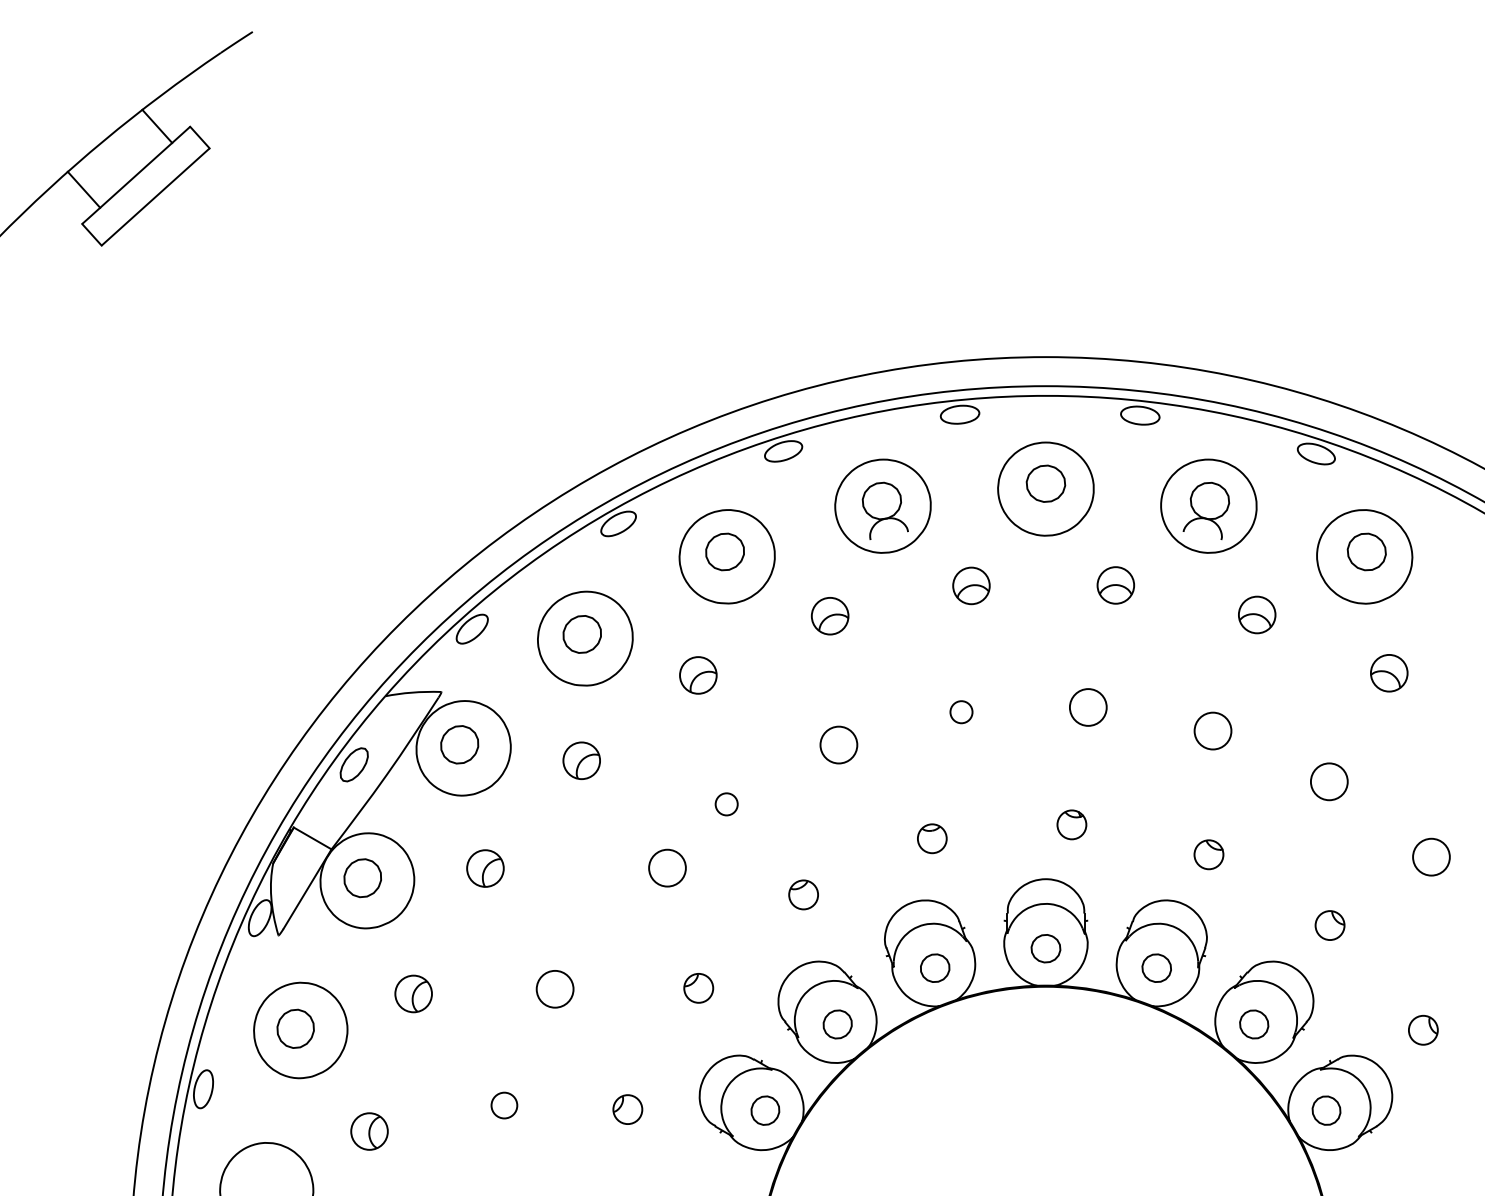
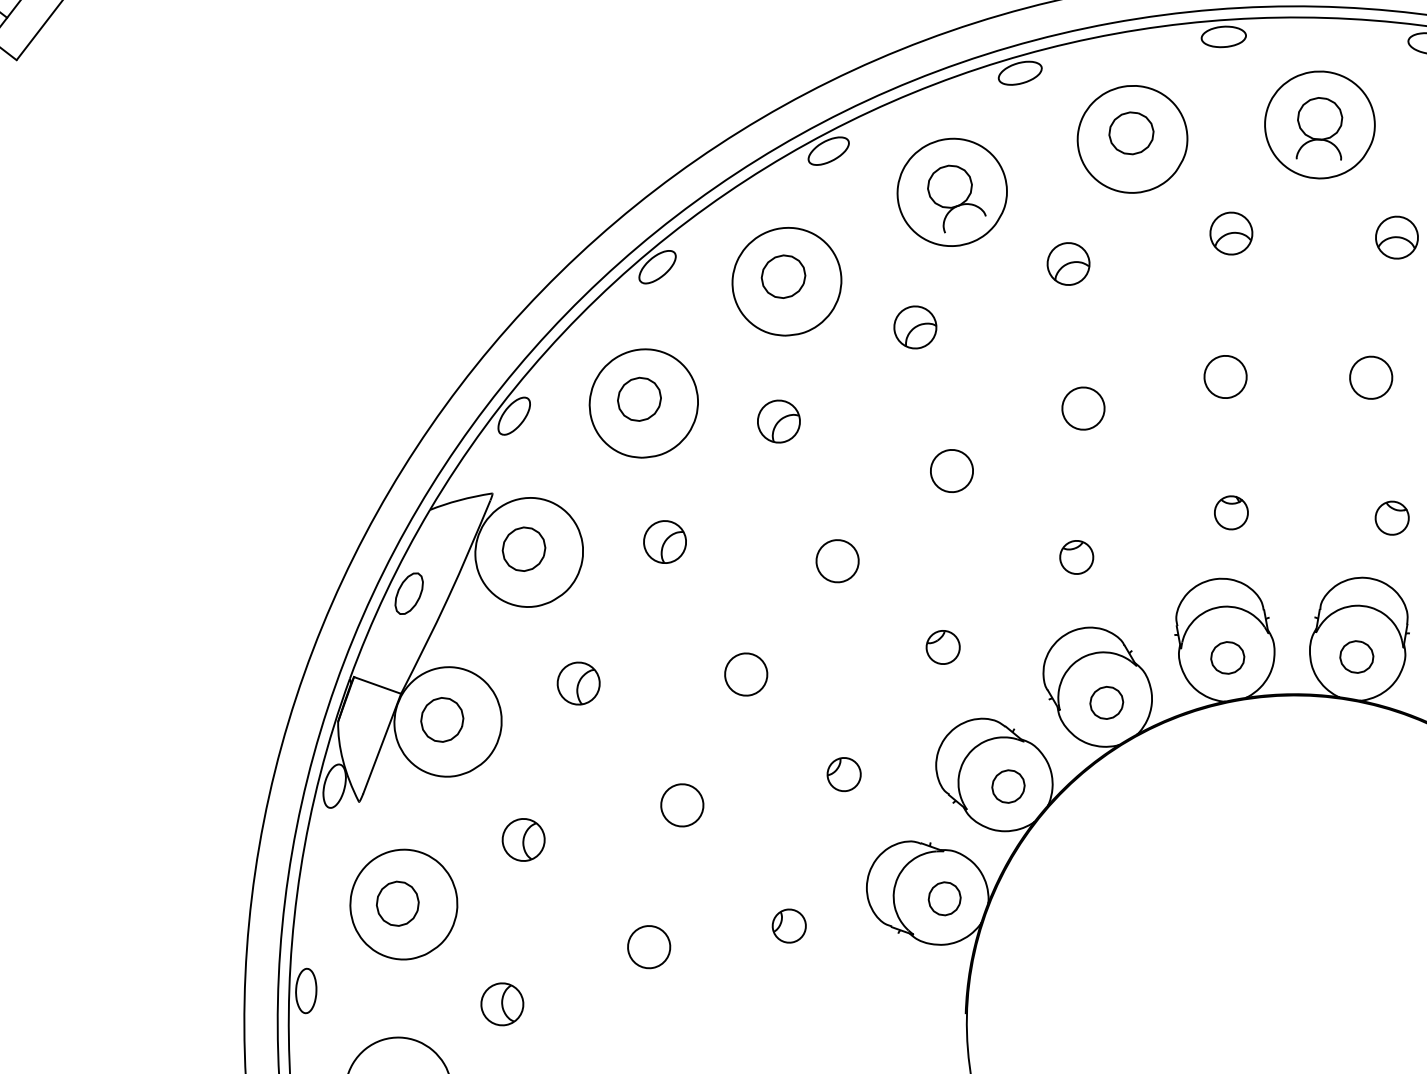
circle: (961, 711) -> (1083, 407), size x1.67
circle: (726, 803) -> (837, 560), size x1.67
circle: (667, 867) -> (746, 673), moved
circle: (504, 1105) -> (649, 947), size x1.43

